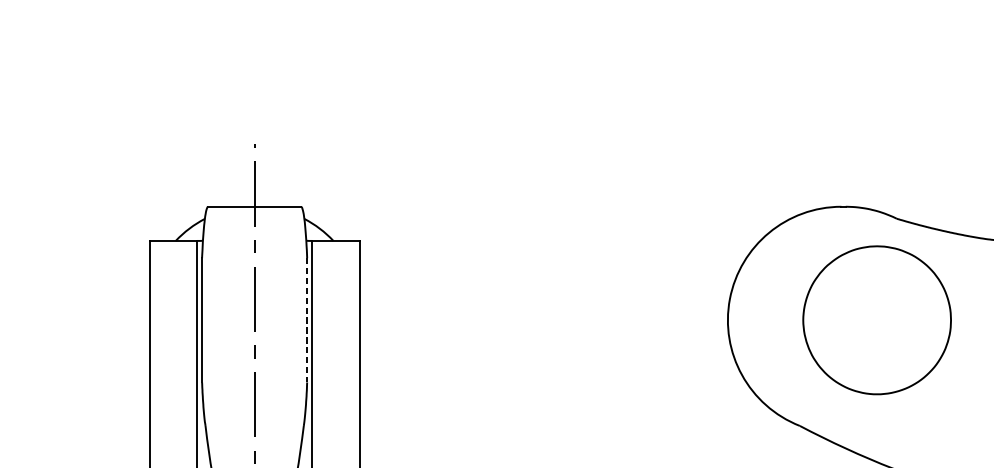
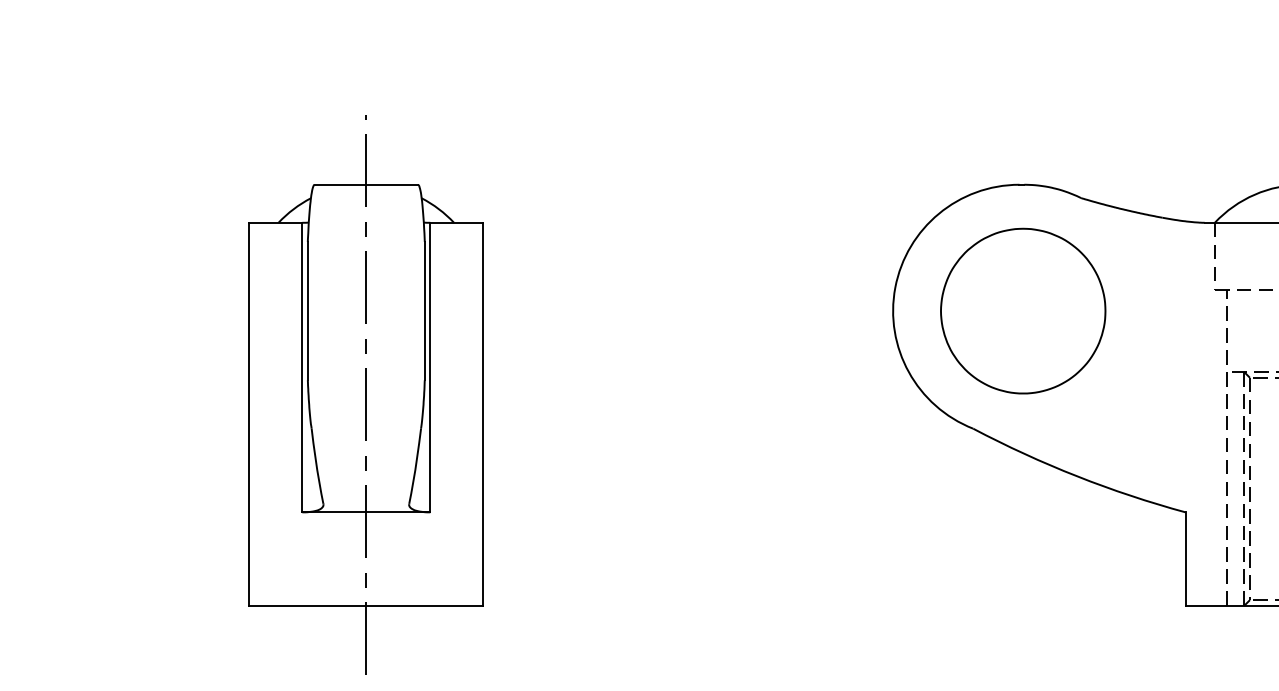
part: (877, 319) -> (1023, 310), moved
line: (306, 320) -> (424, 311), dashed -> solid

